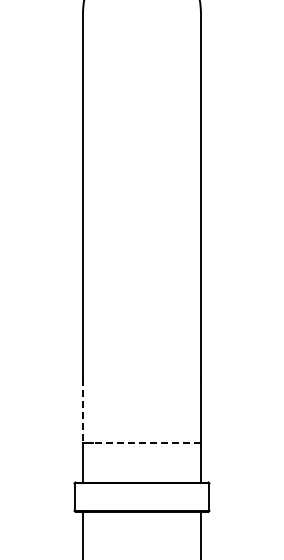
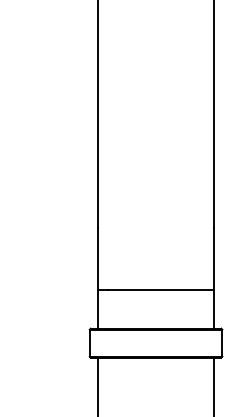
line: (83, 411) -> (98, 259), dashed -> solid
line: (146, 443) -> (160, 290), dashed -> solid

